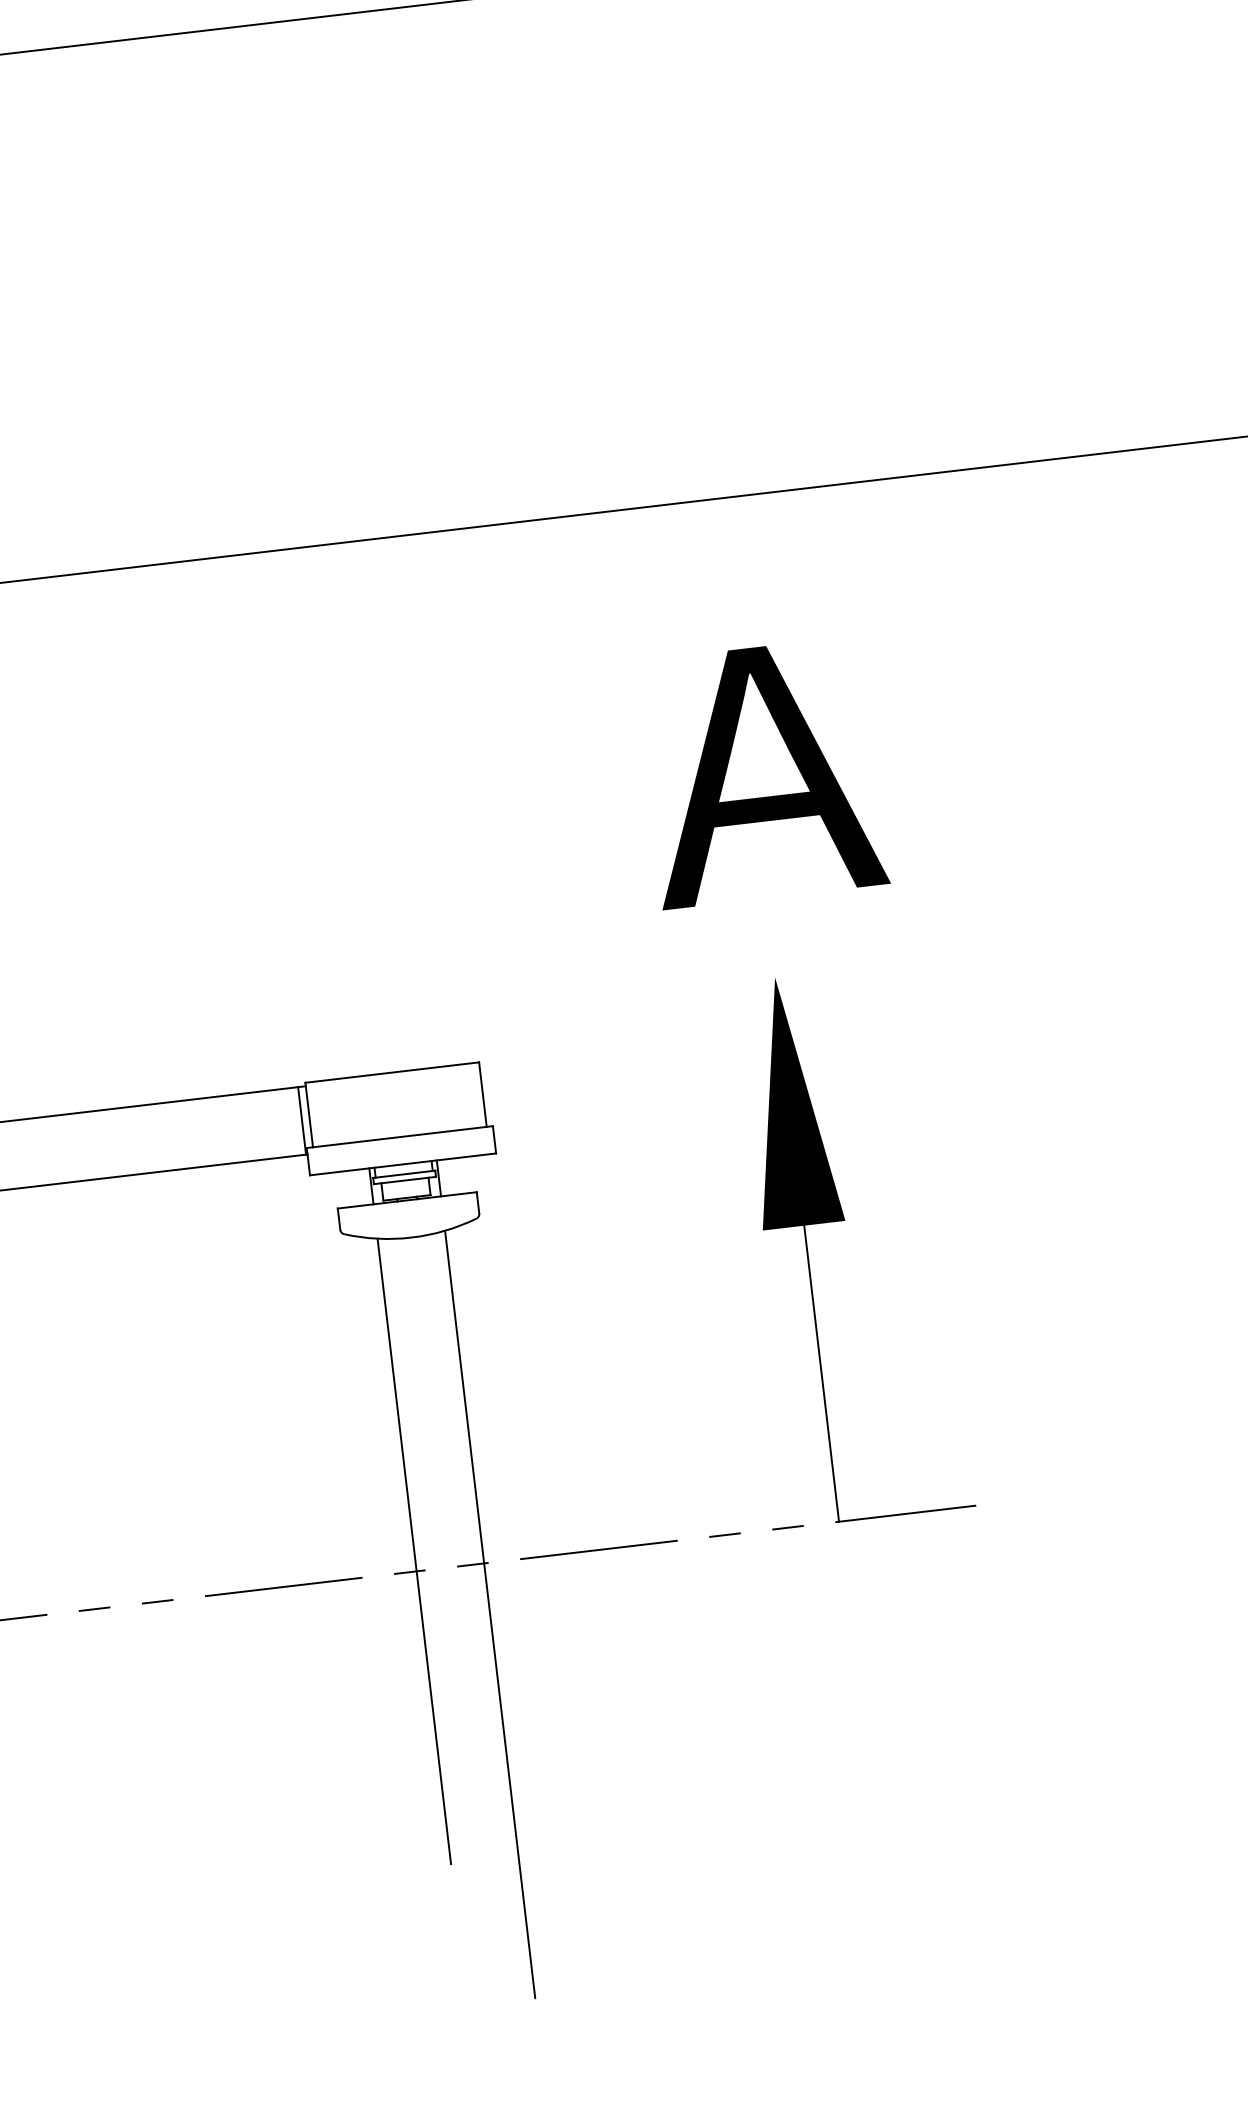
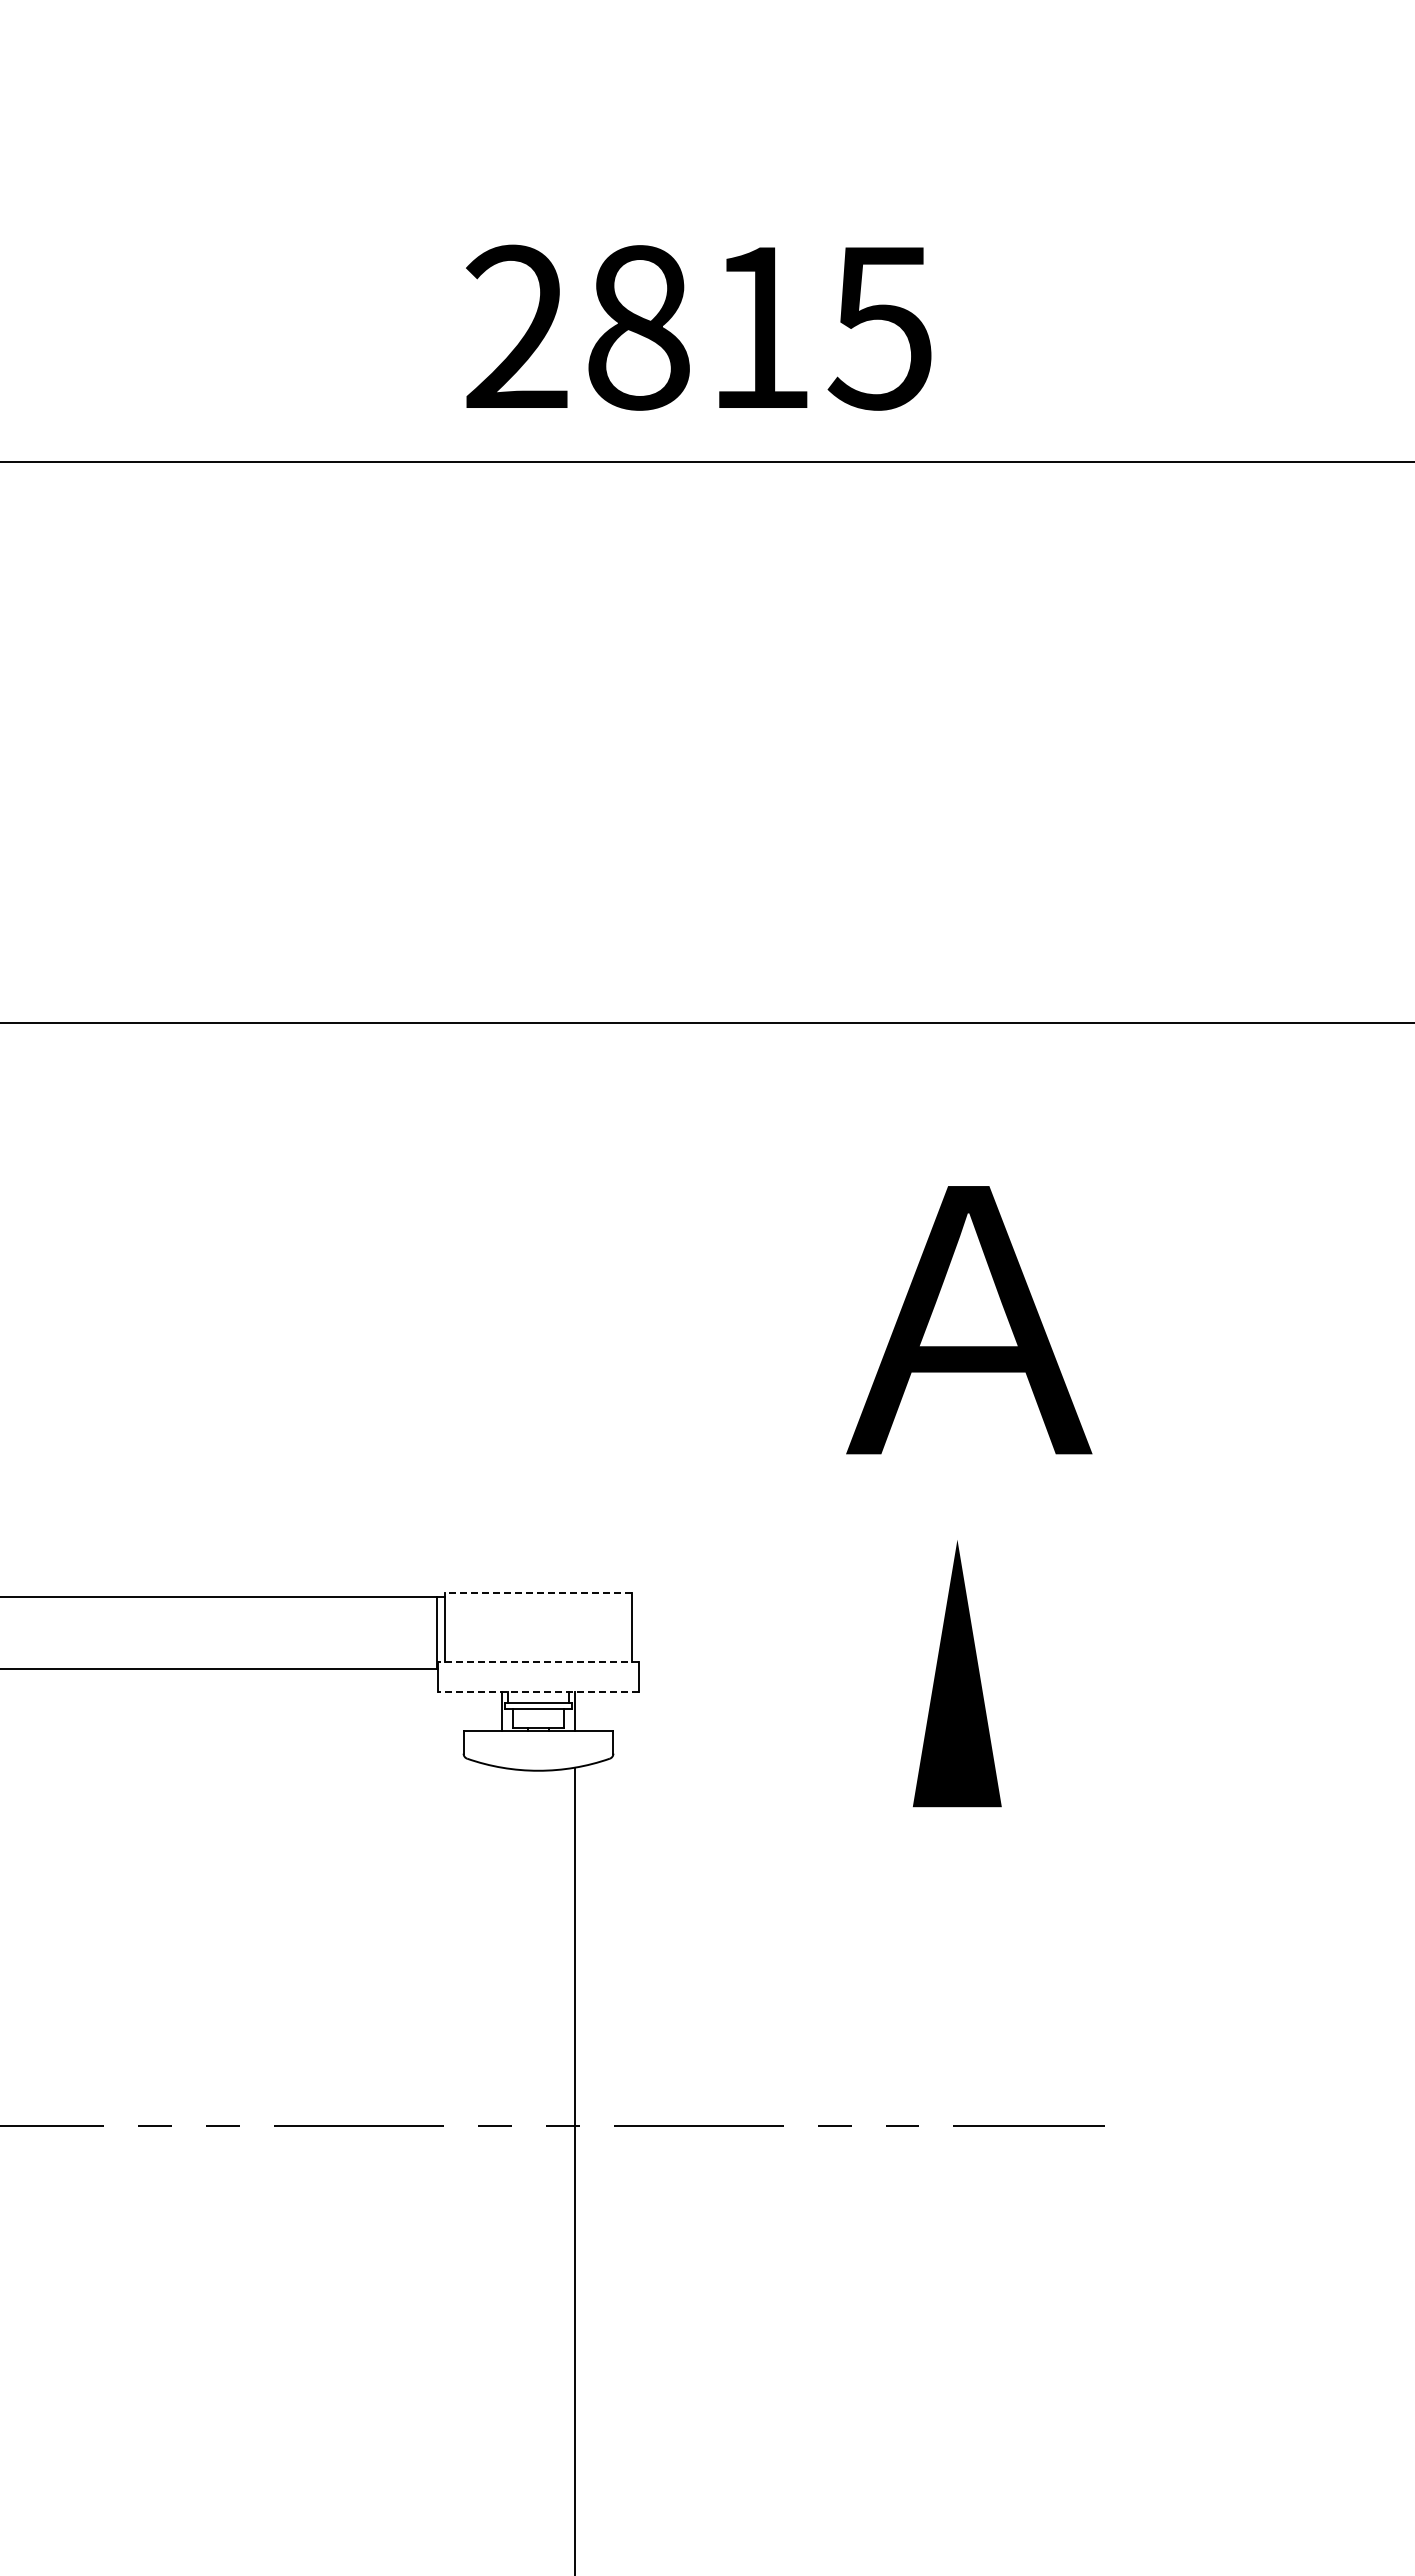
line: (392, 1072) -> (538, 1592), solid -> dashed
line: (399, 1137) -> (538, 1662), solid -> dashed
line: (403, 1164) -> (538, 1691), solid -> dashed
line: (821, 1373) -> (957, 1966), removed
line: (414, 1551) -> (502, 2104), removed

